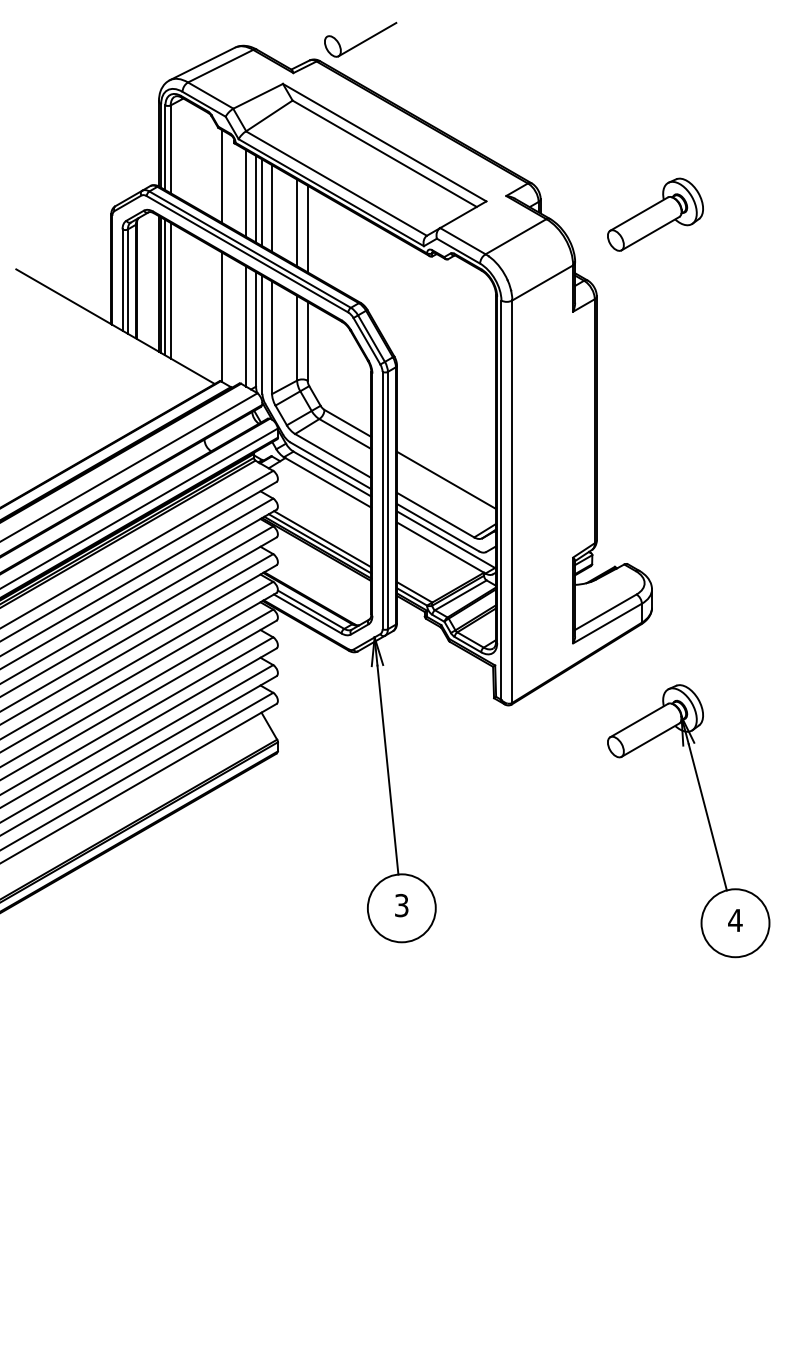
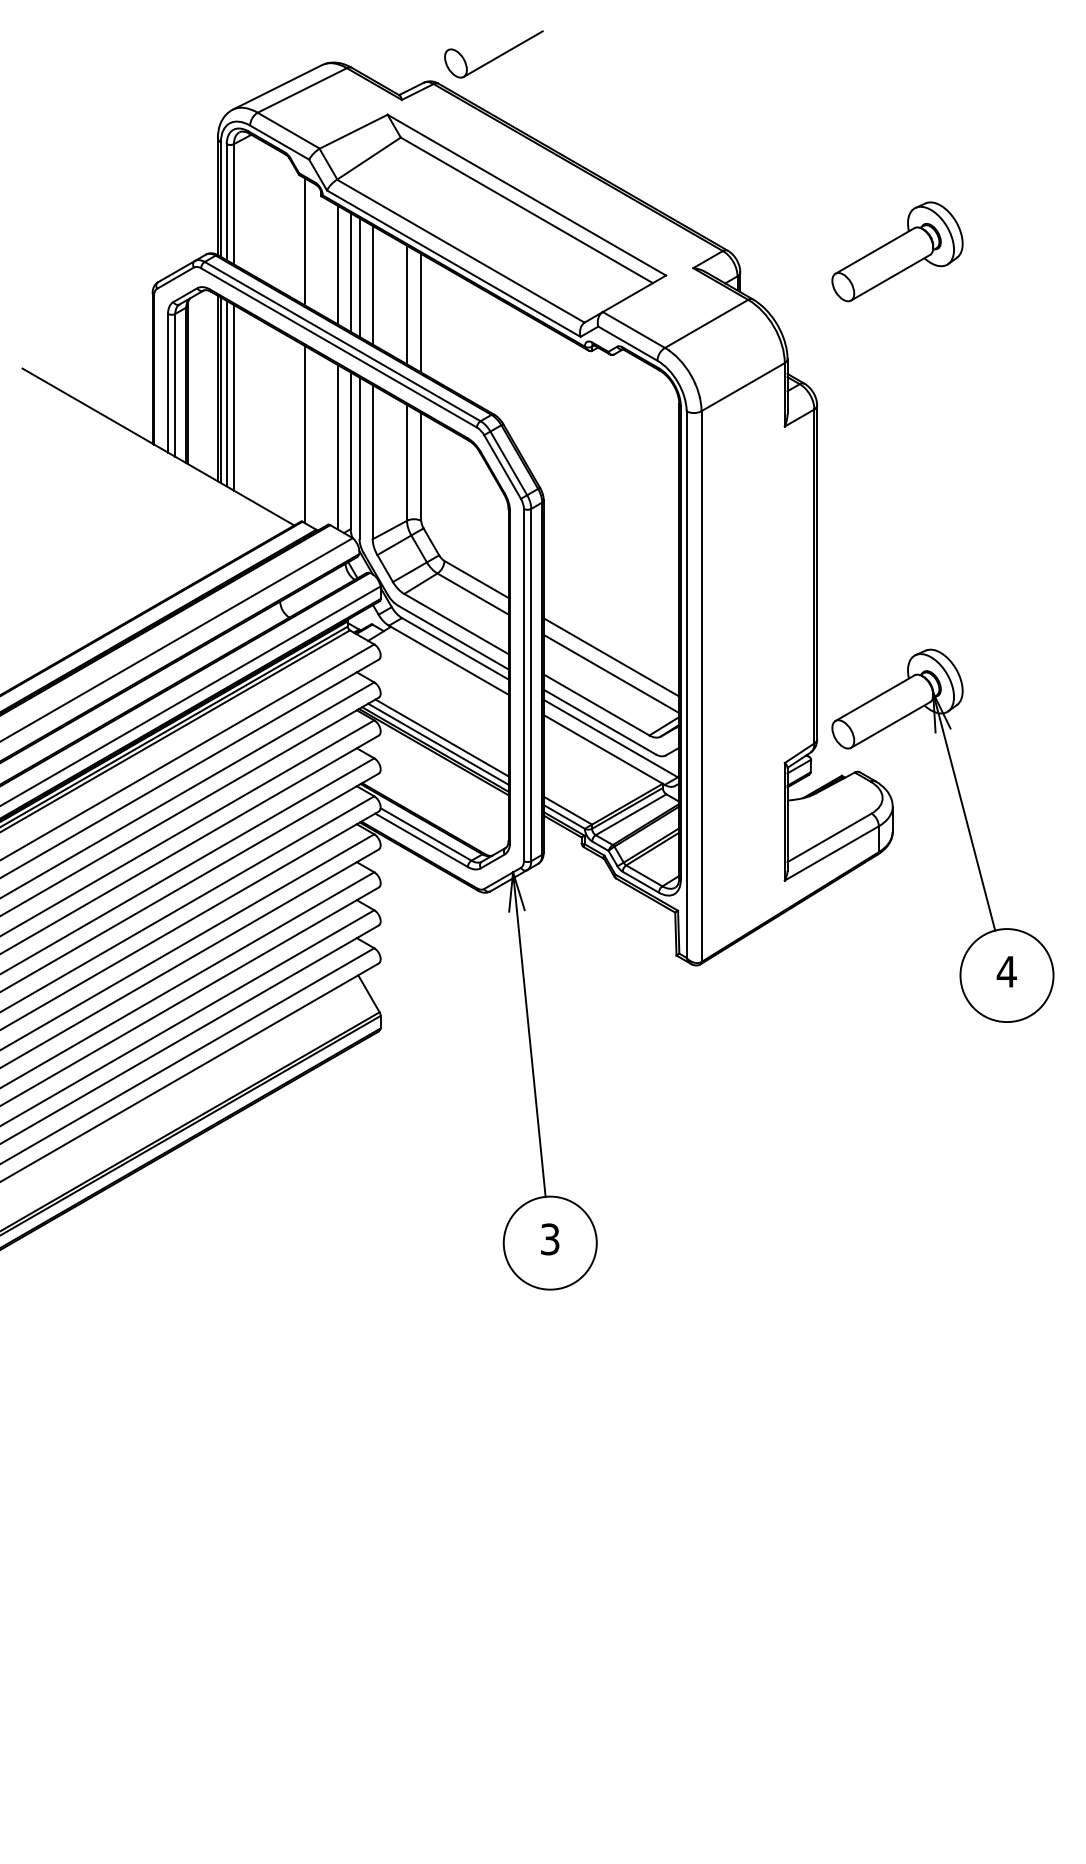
part: (655, 214) -> (897, 251), moved
line: (446, 492) -> (611, 673), added
part: (706, 816) -> (967, 829), moved

